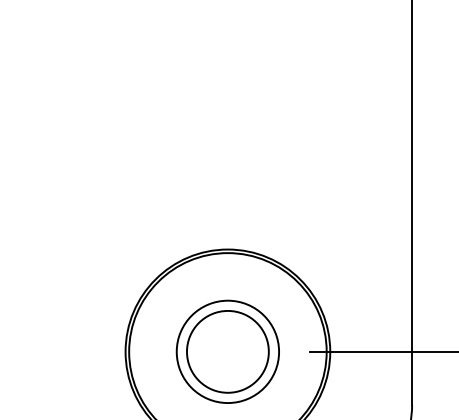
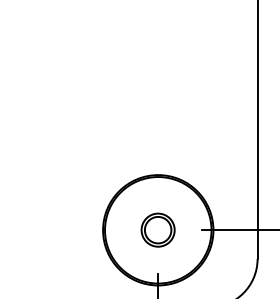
part: (226, 350) -> (157, 229), size x0.6

